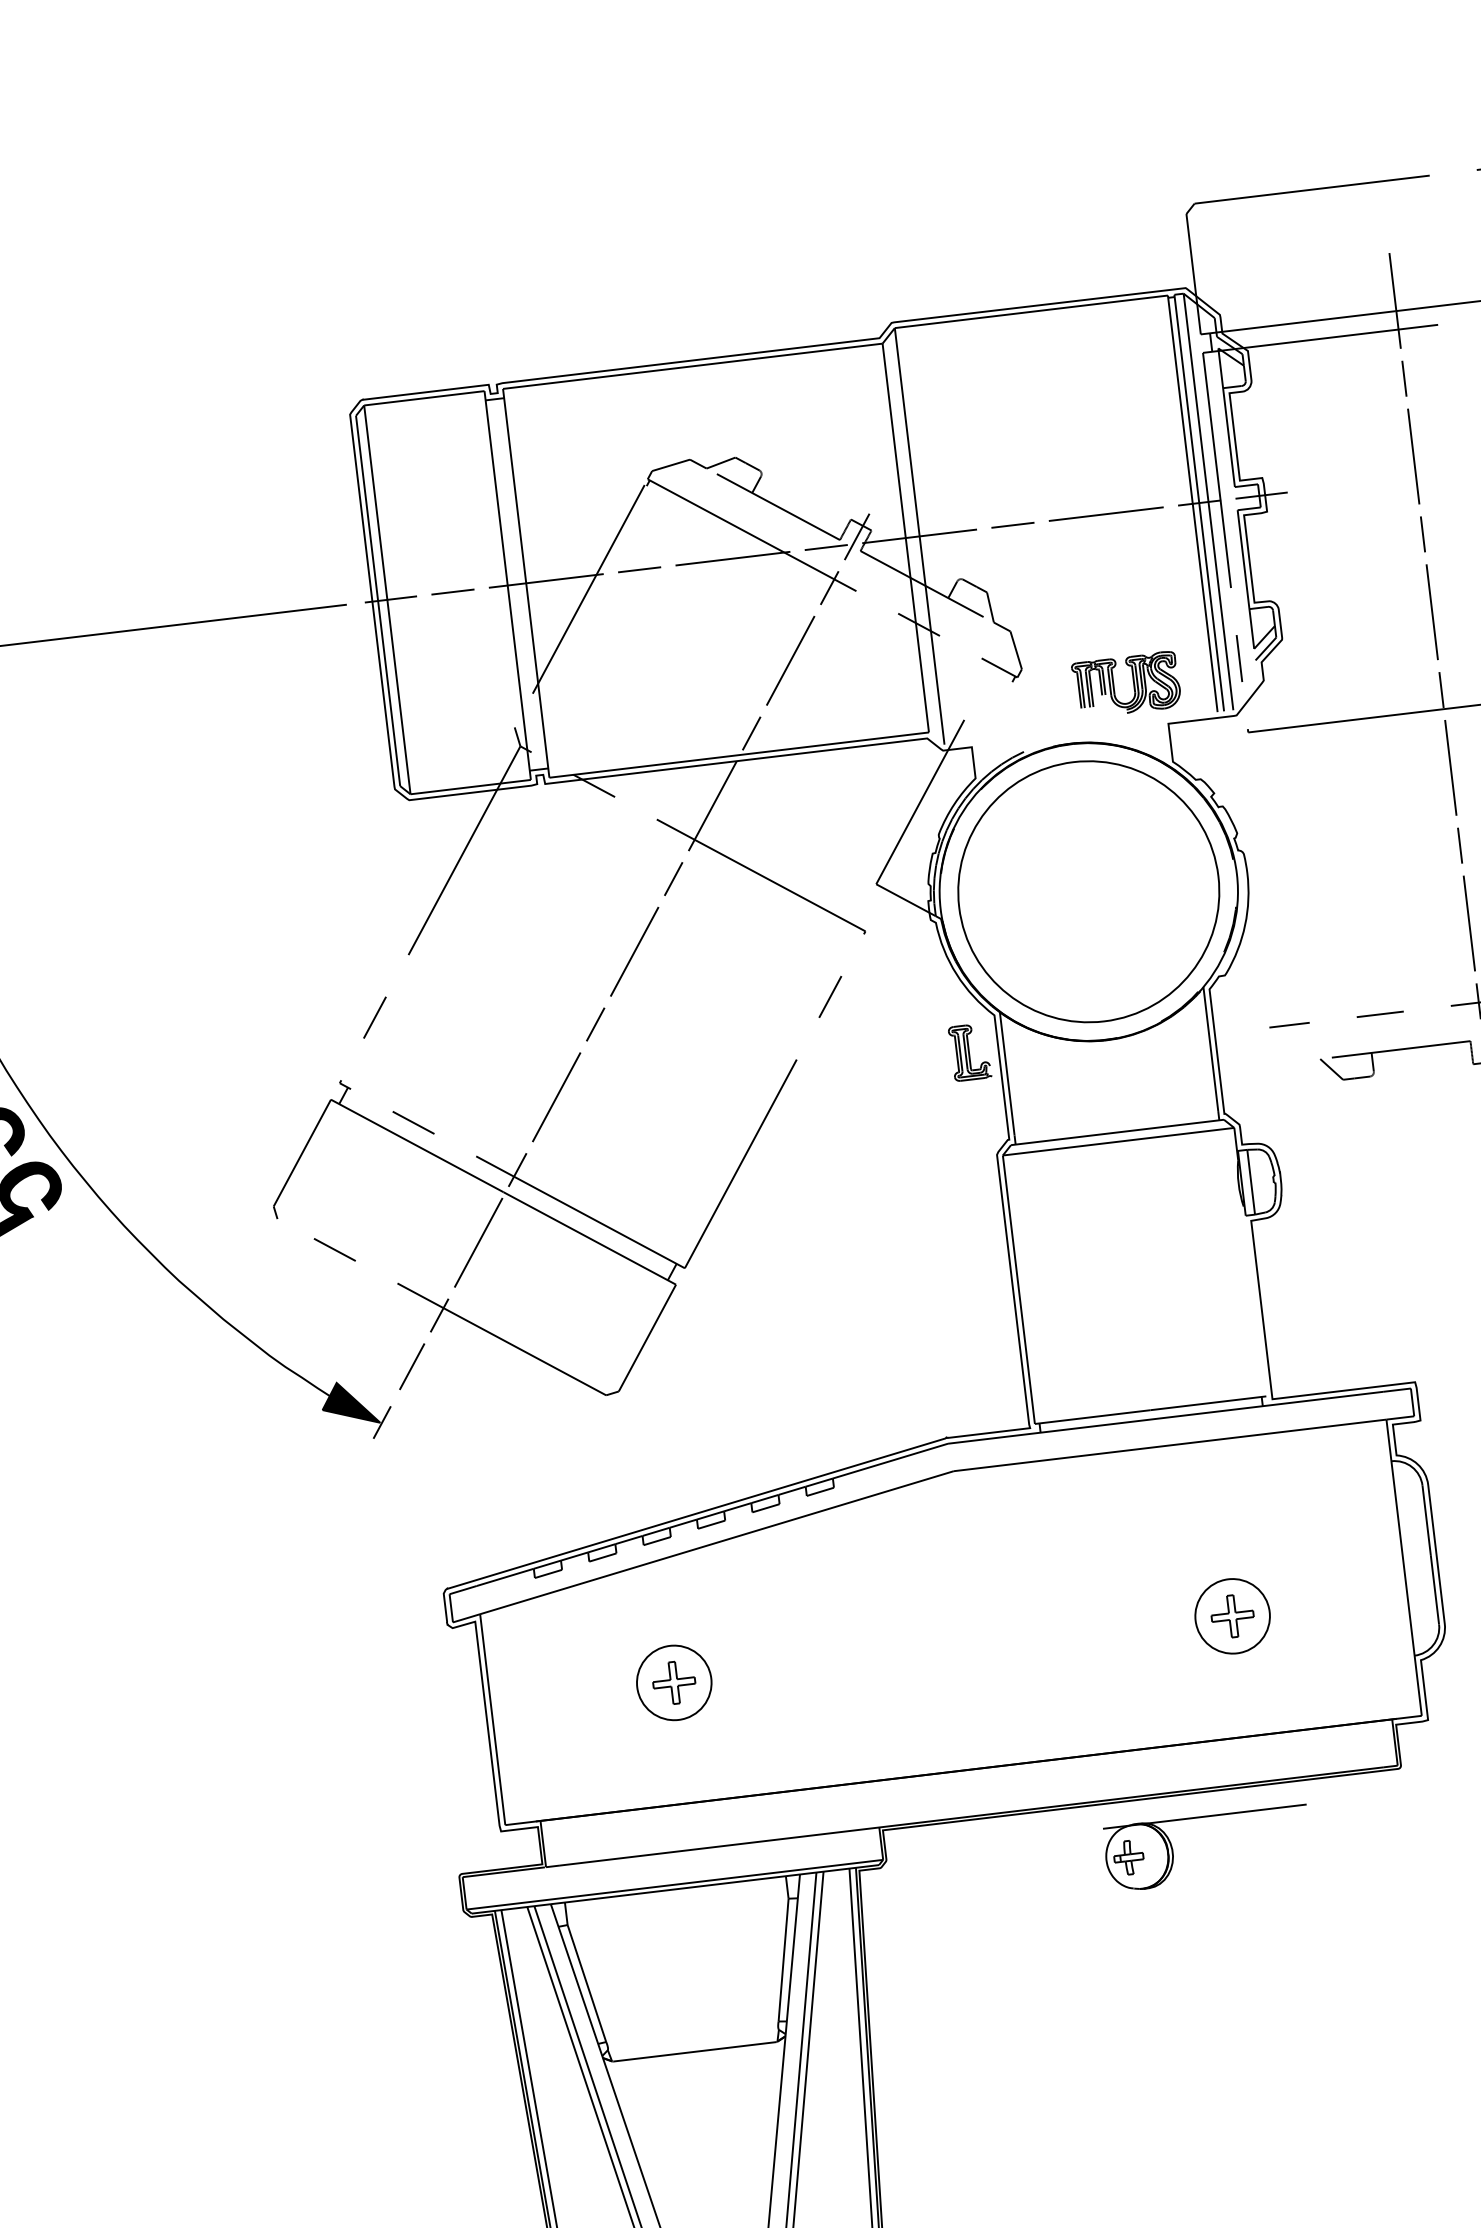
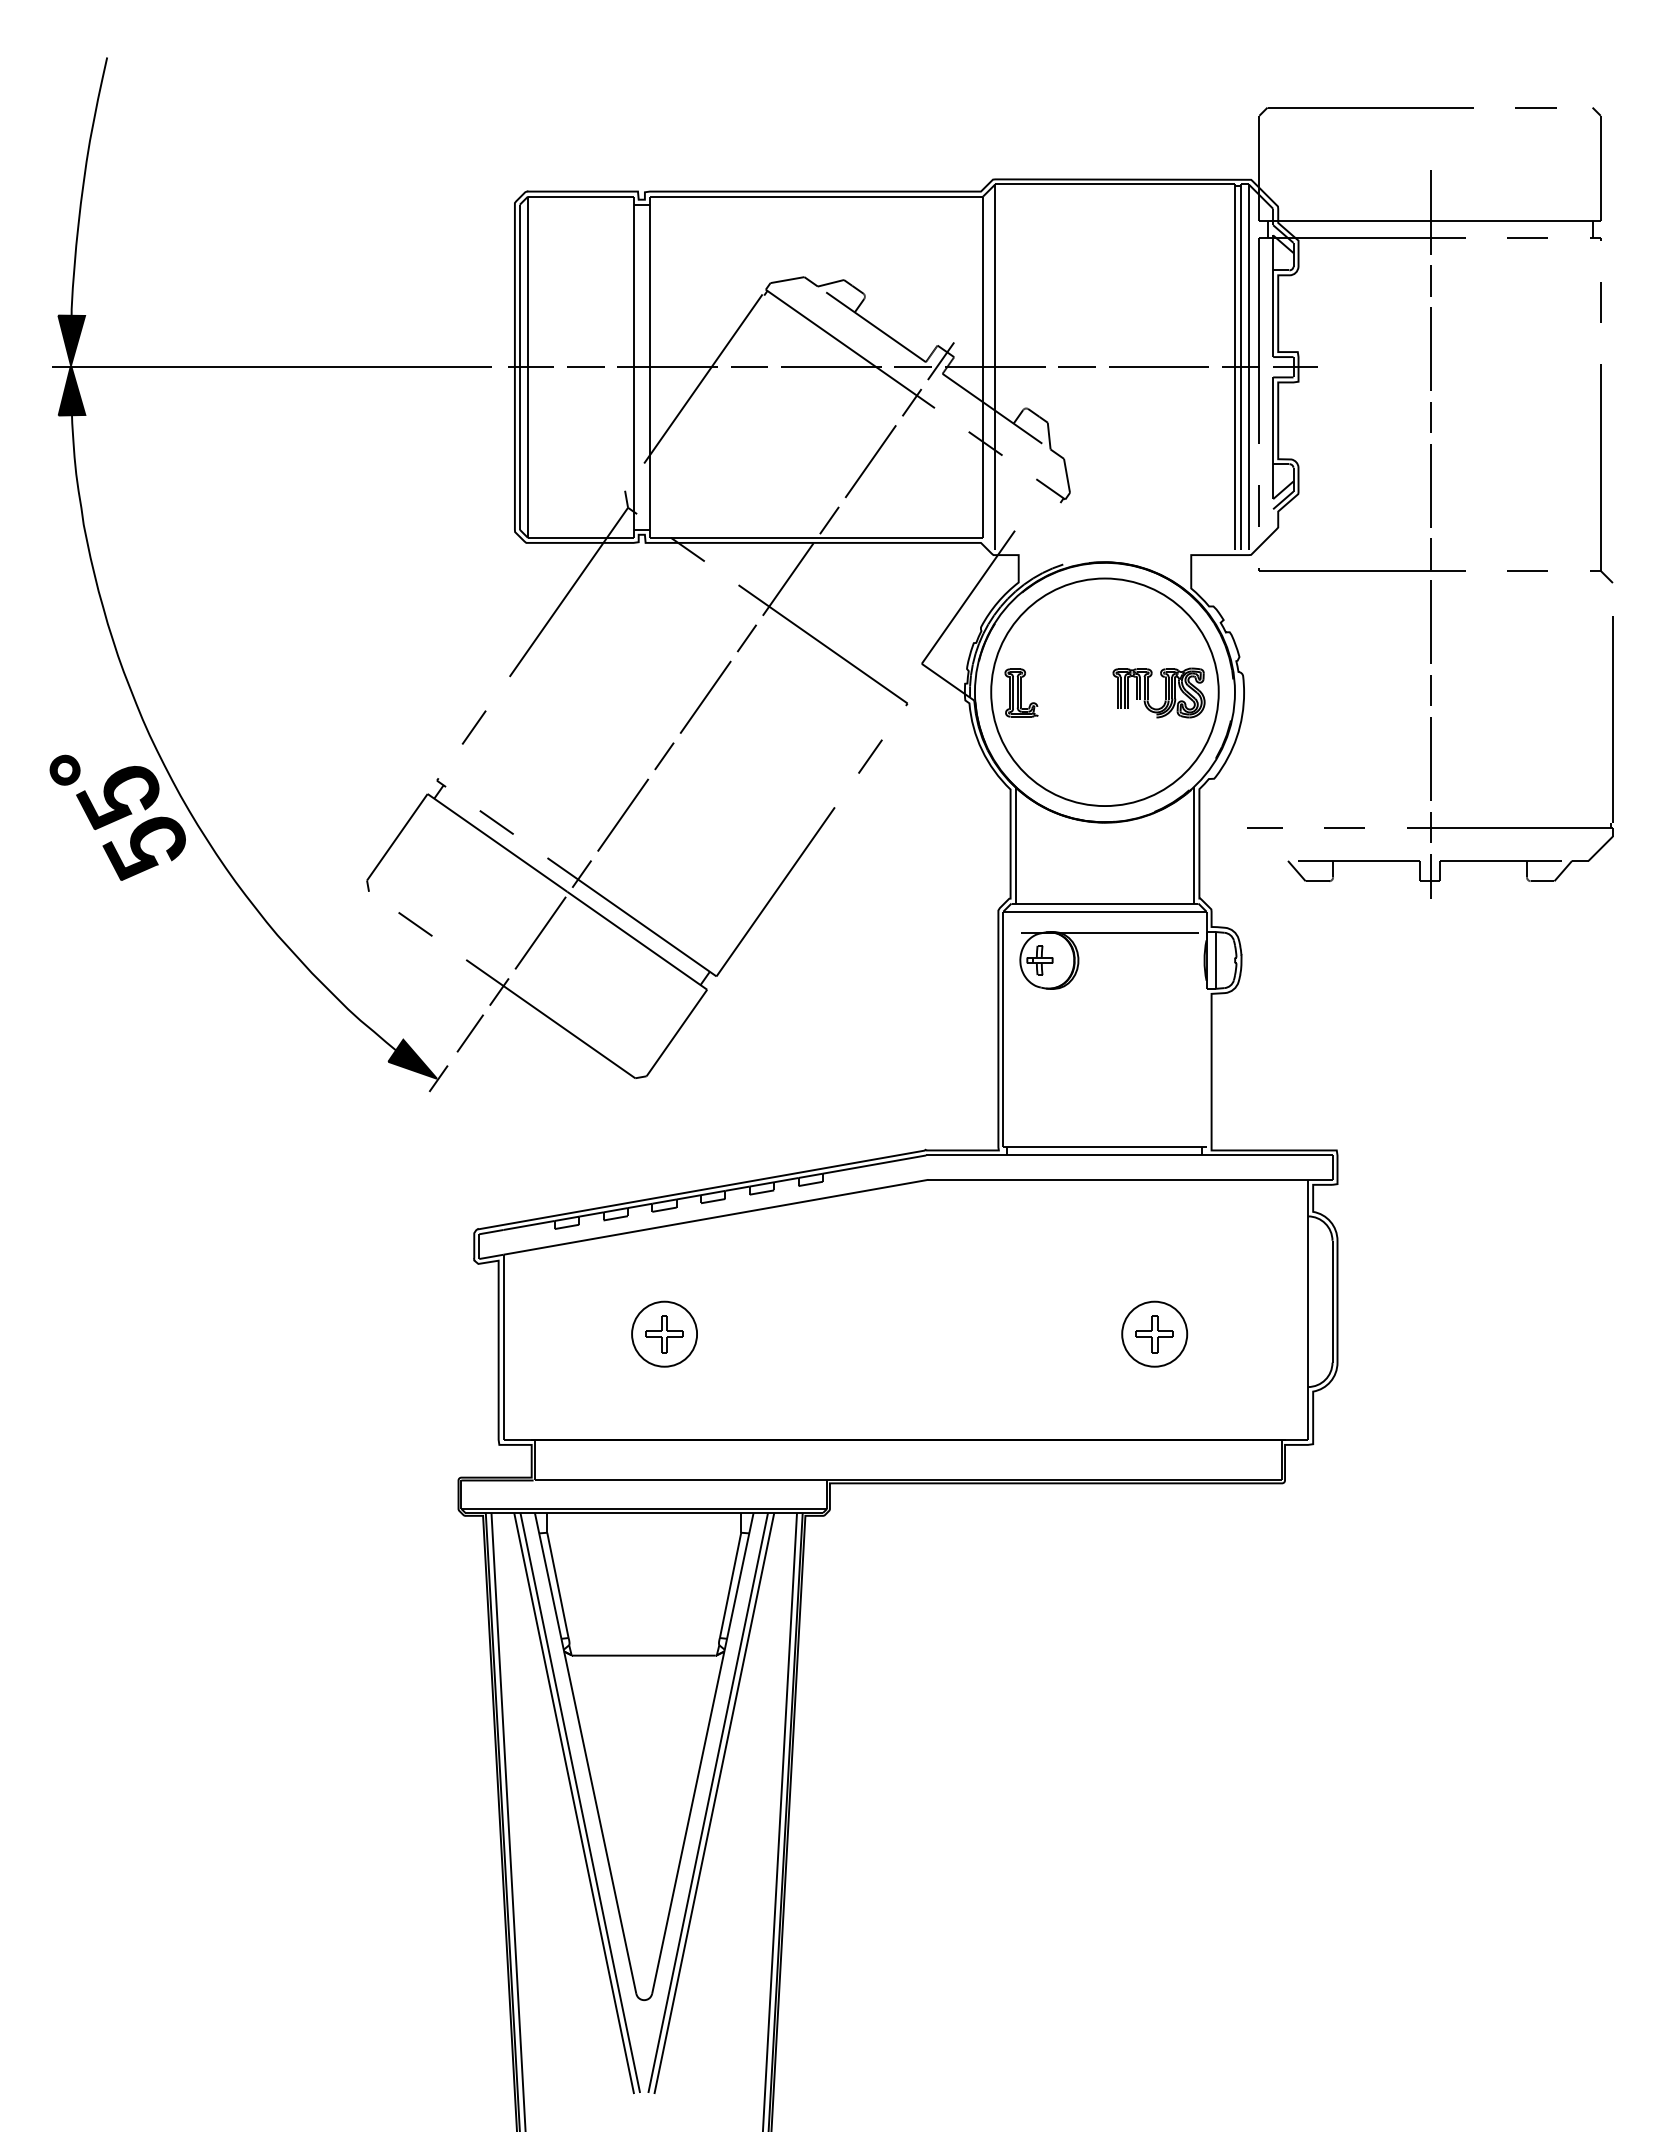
part: (1133, 683) -> (1165, 692), moved
part: (969, 1051) -> (1021, 692), moved
part: (1203, 1817) -> (1108, 933), moved

